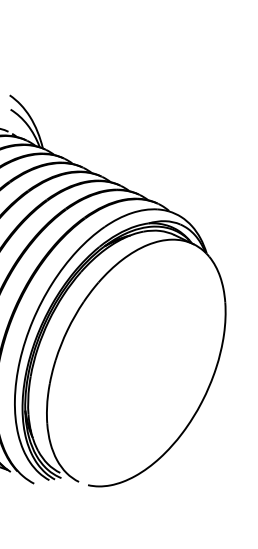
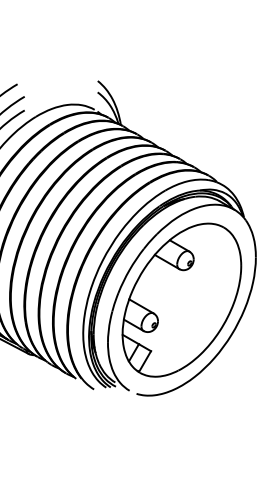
part: (135, 362) -> (181, 299), added

